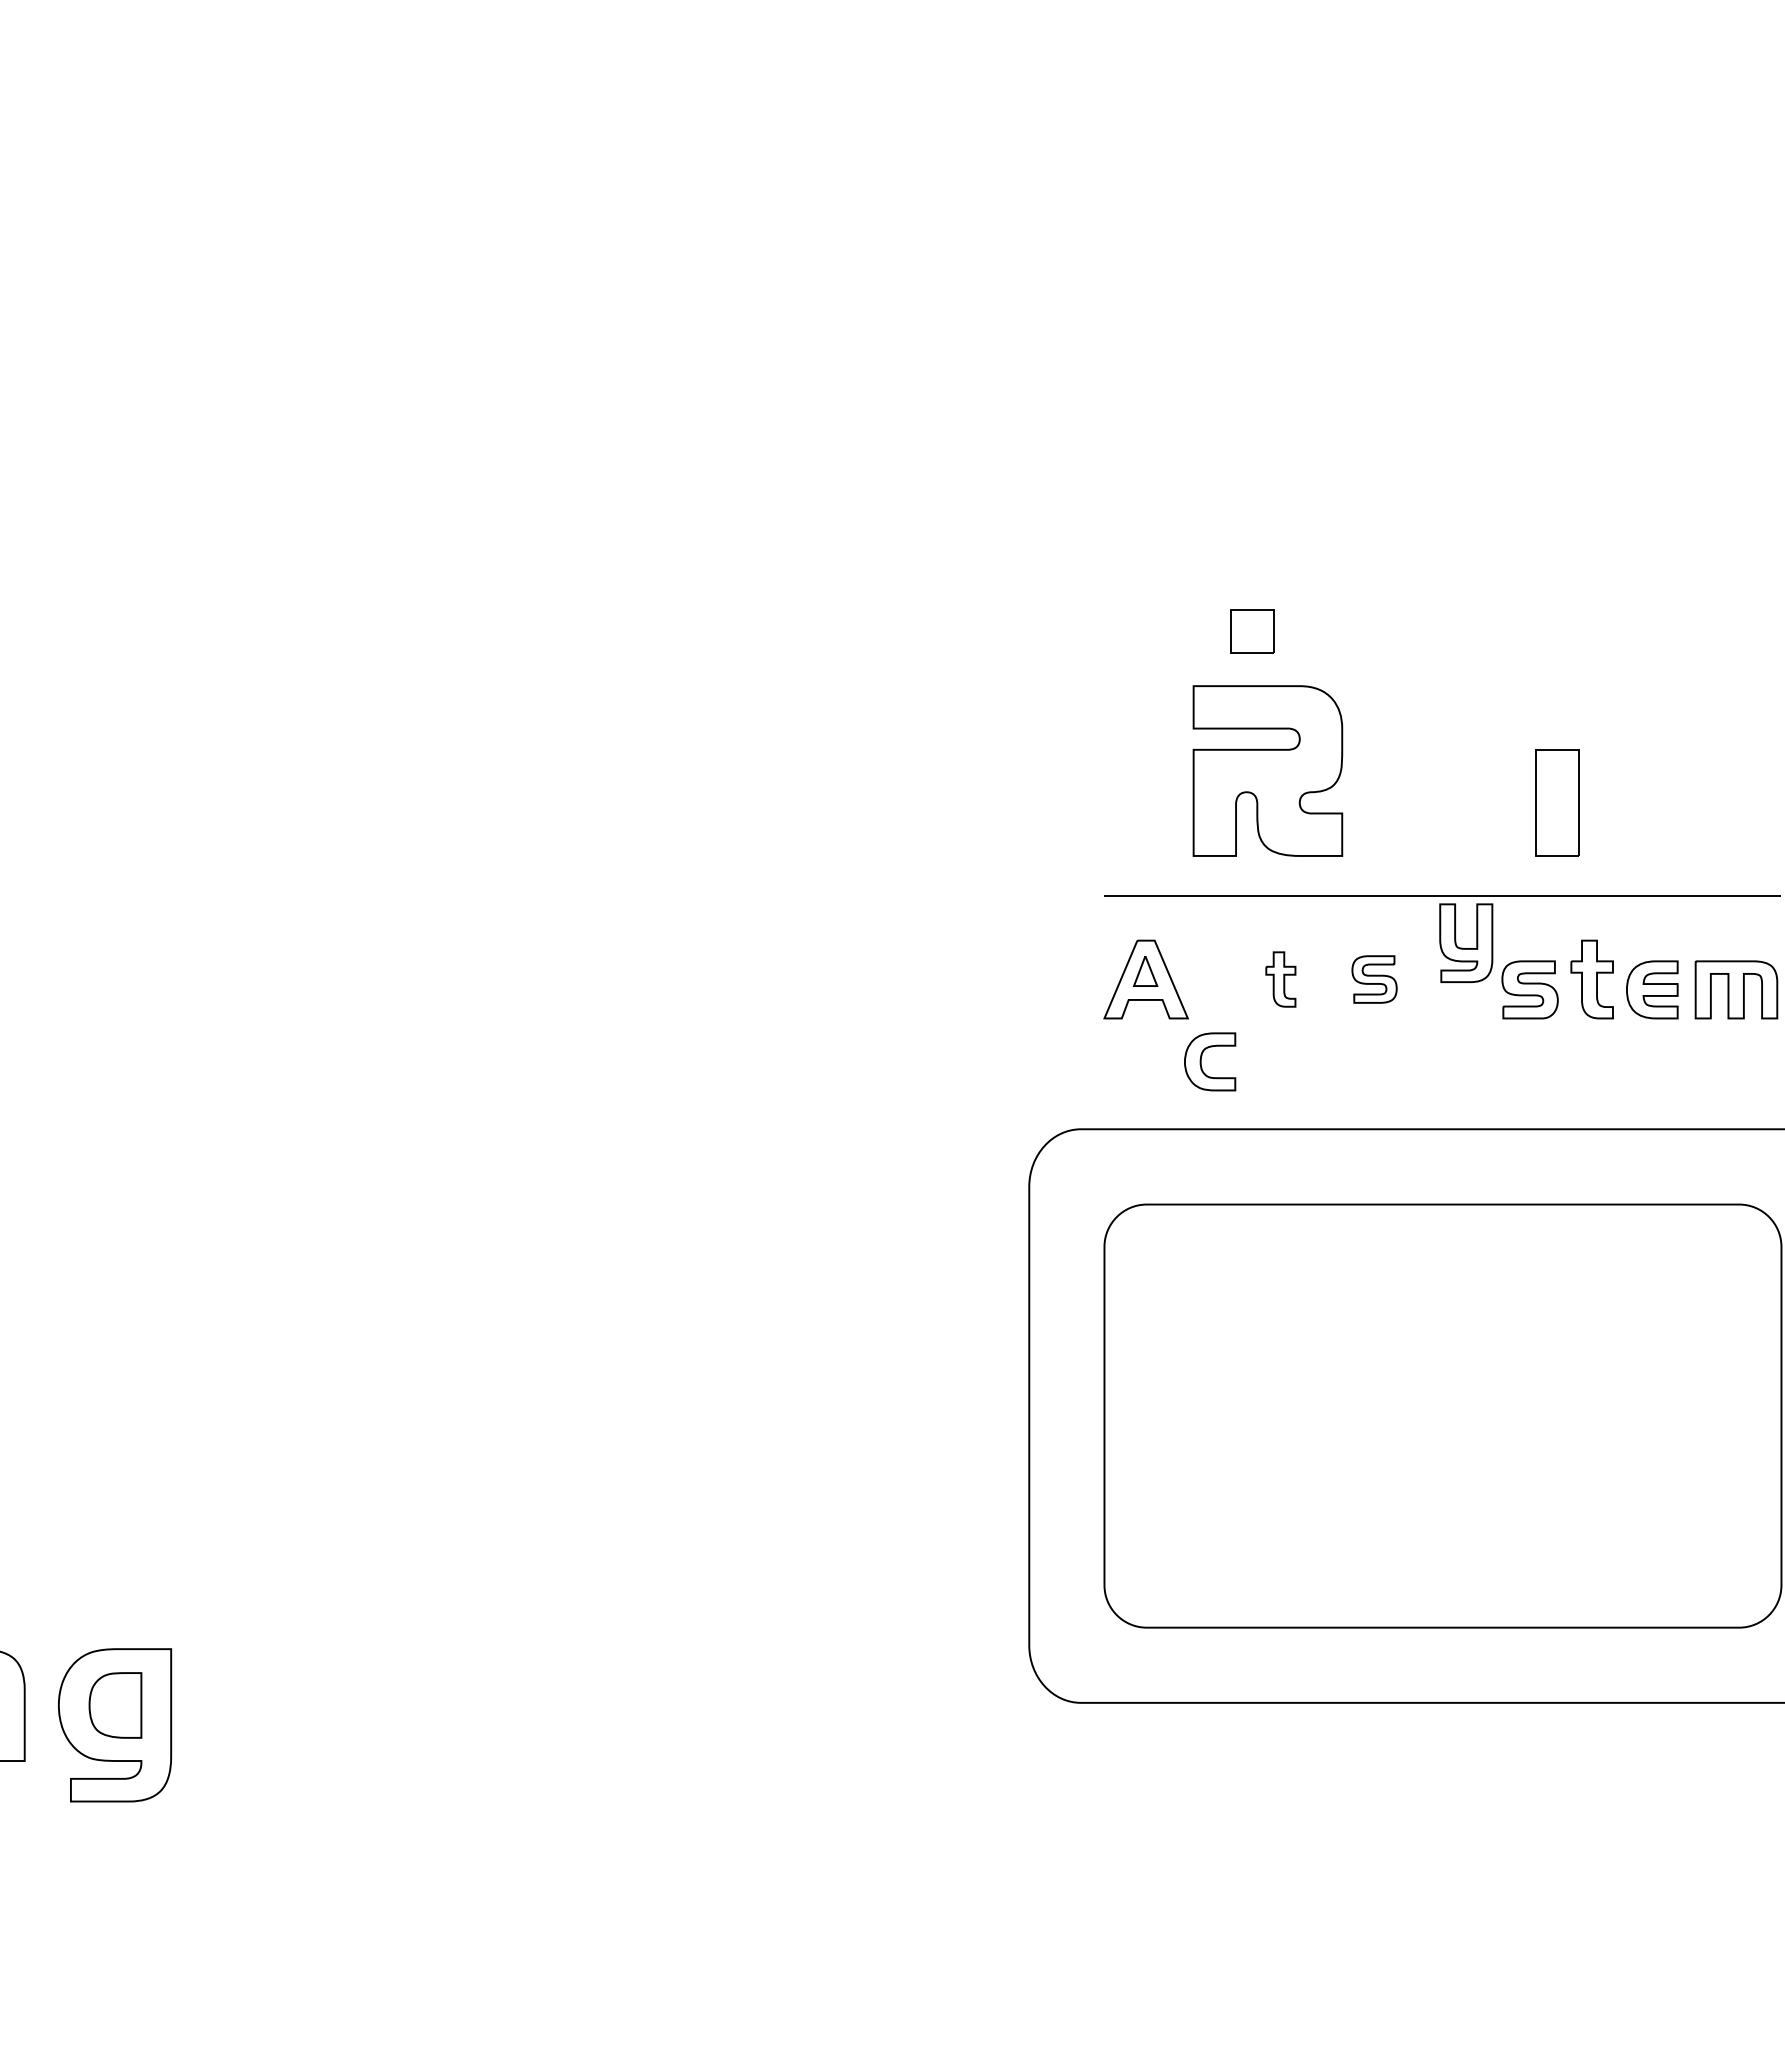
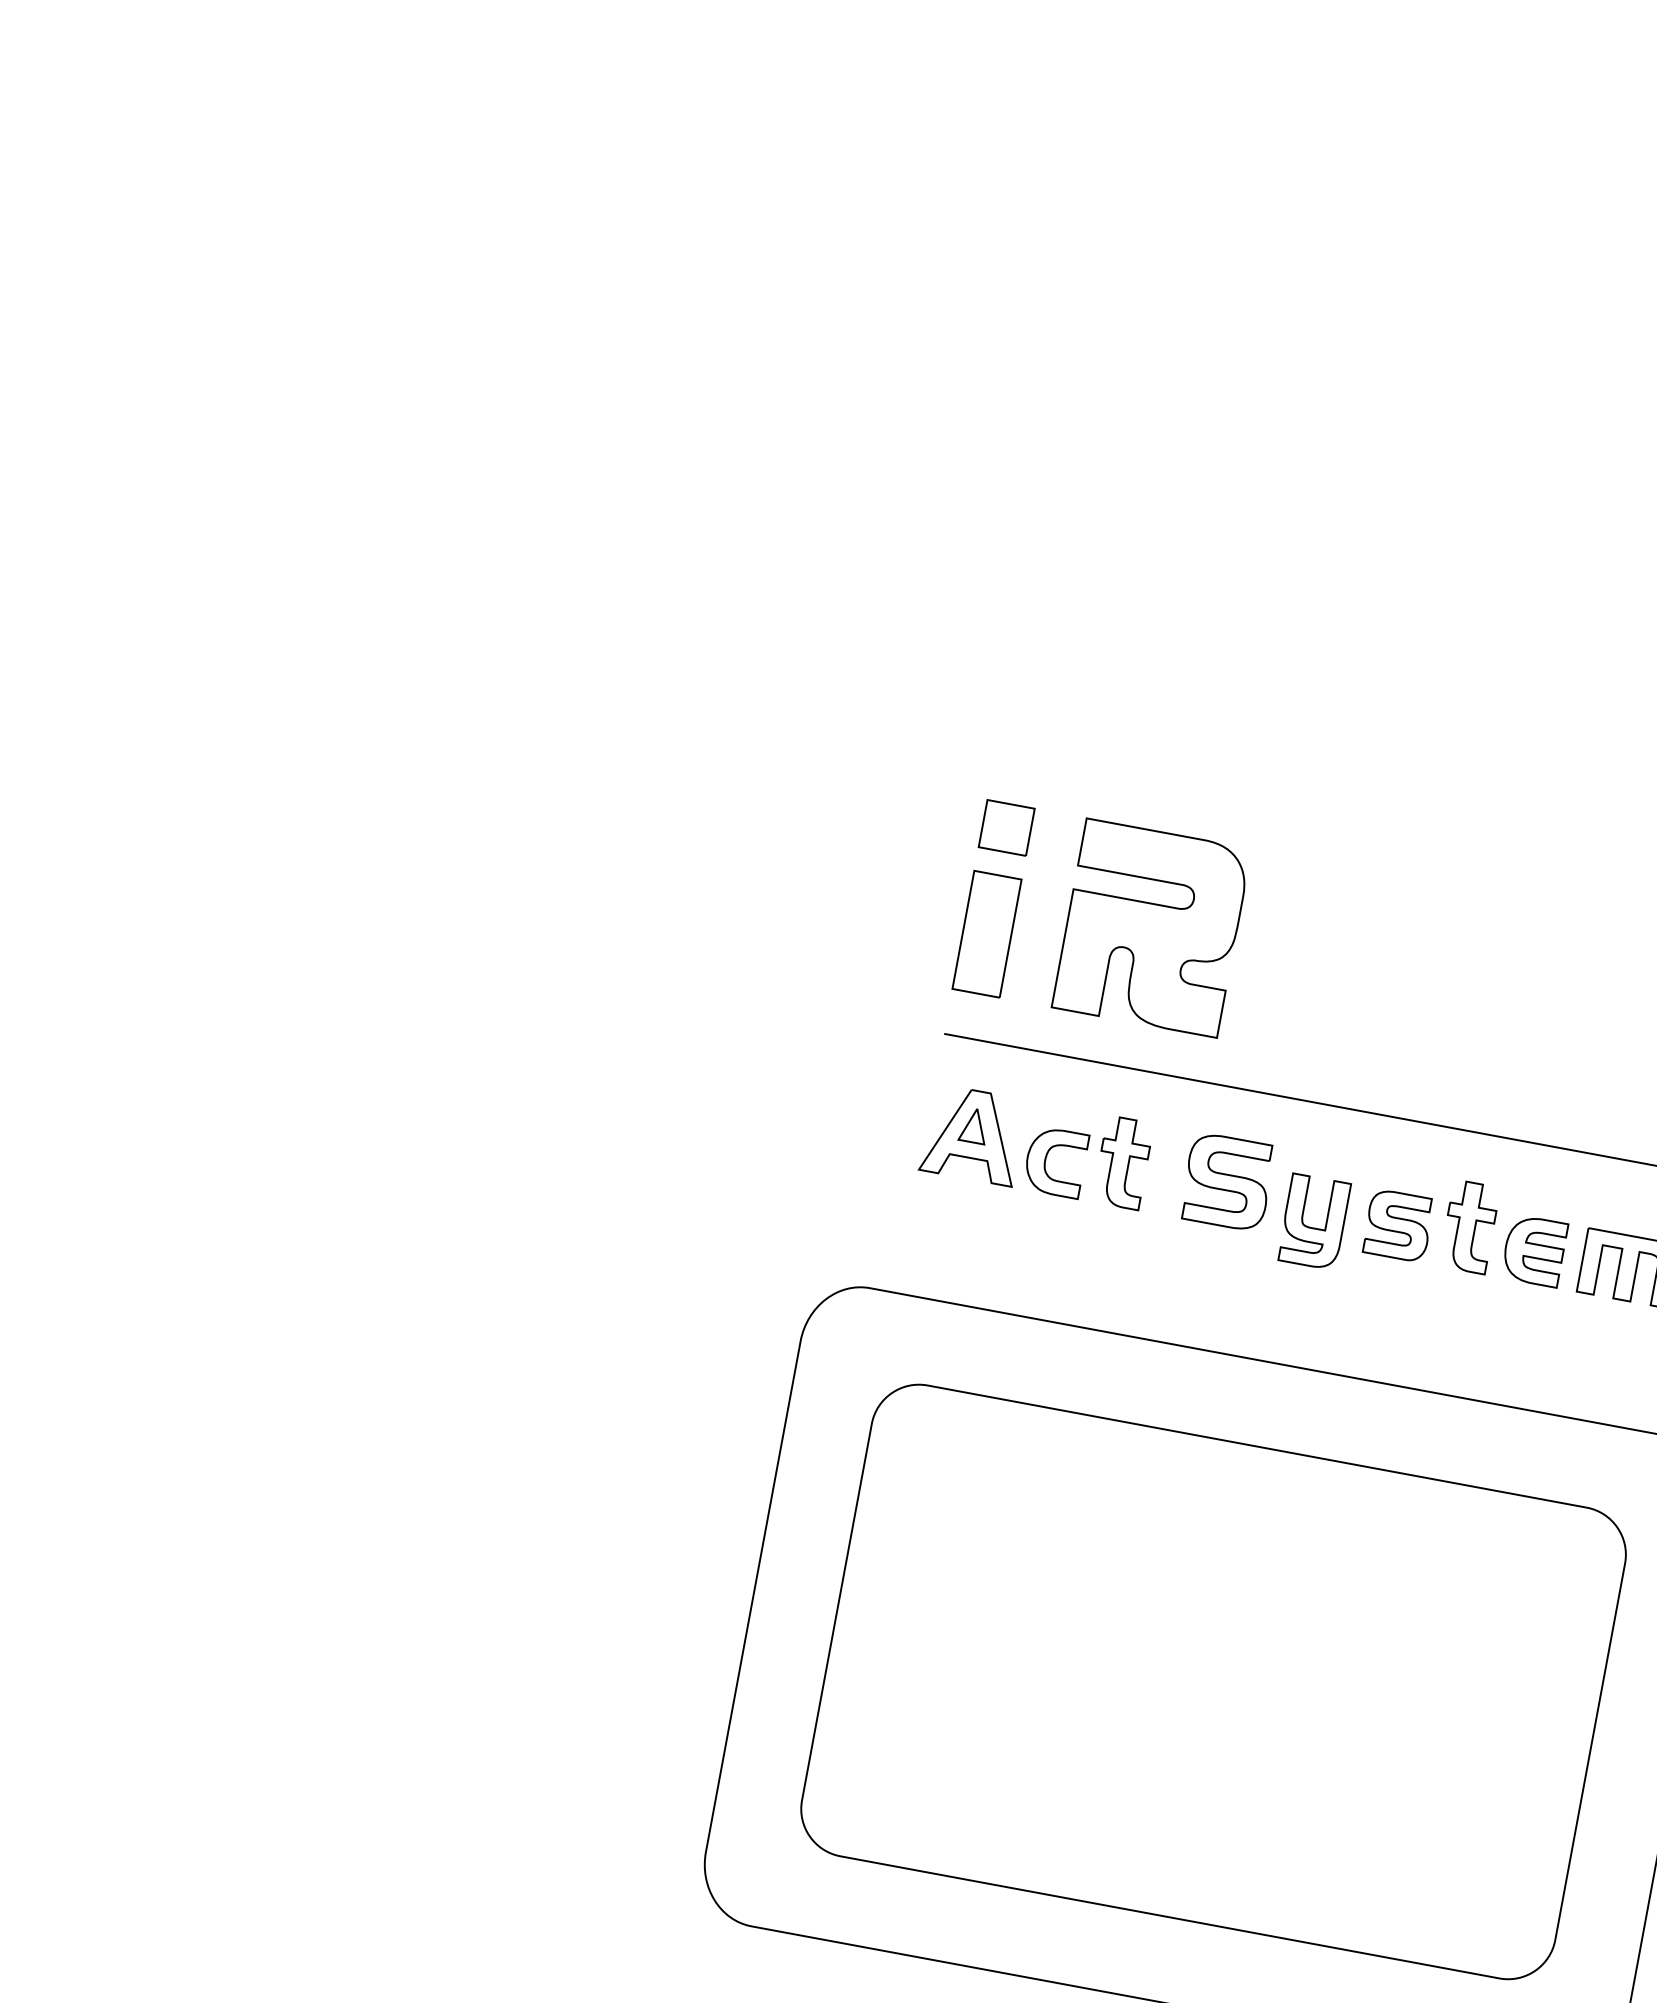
part: (1252, 631) -> (1006, 828), moved
part: (1557, 802) -> (986, 933), moved
part: (1466, 942) -> (1314, 1221), moved
part: (1280, 979) -> (1122, 1162), size x1.43
part: (1374, 979) -> (1227, 1182), size x1.67
part: (1201, 1061) -> (1046, 1159), moved

